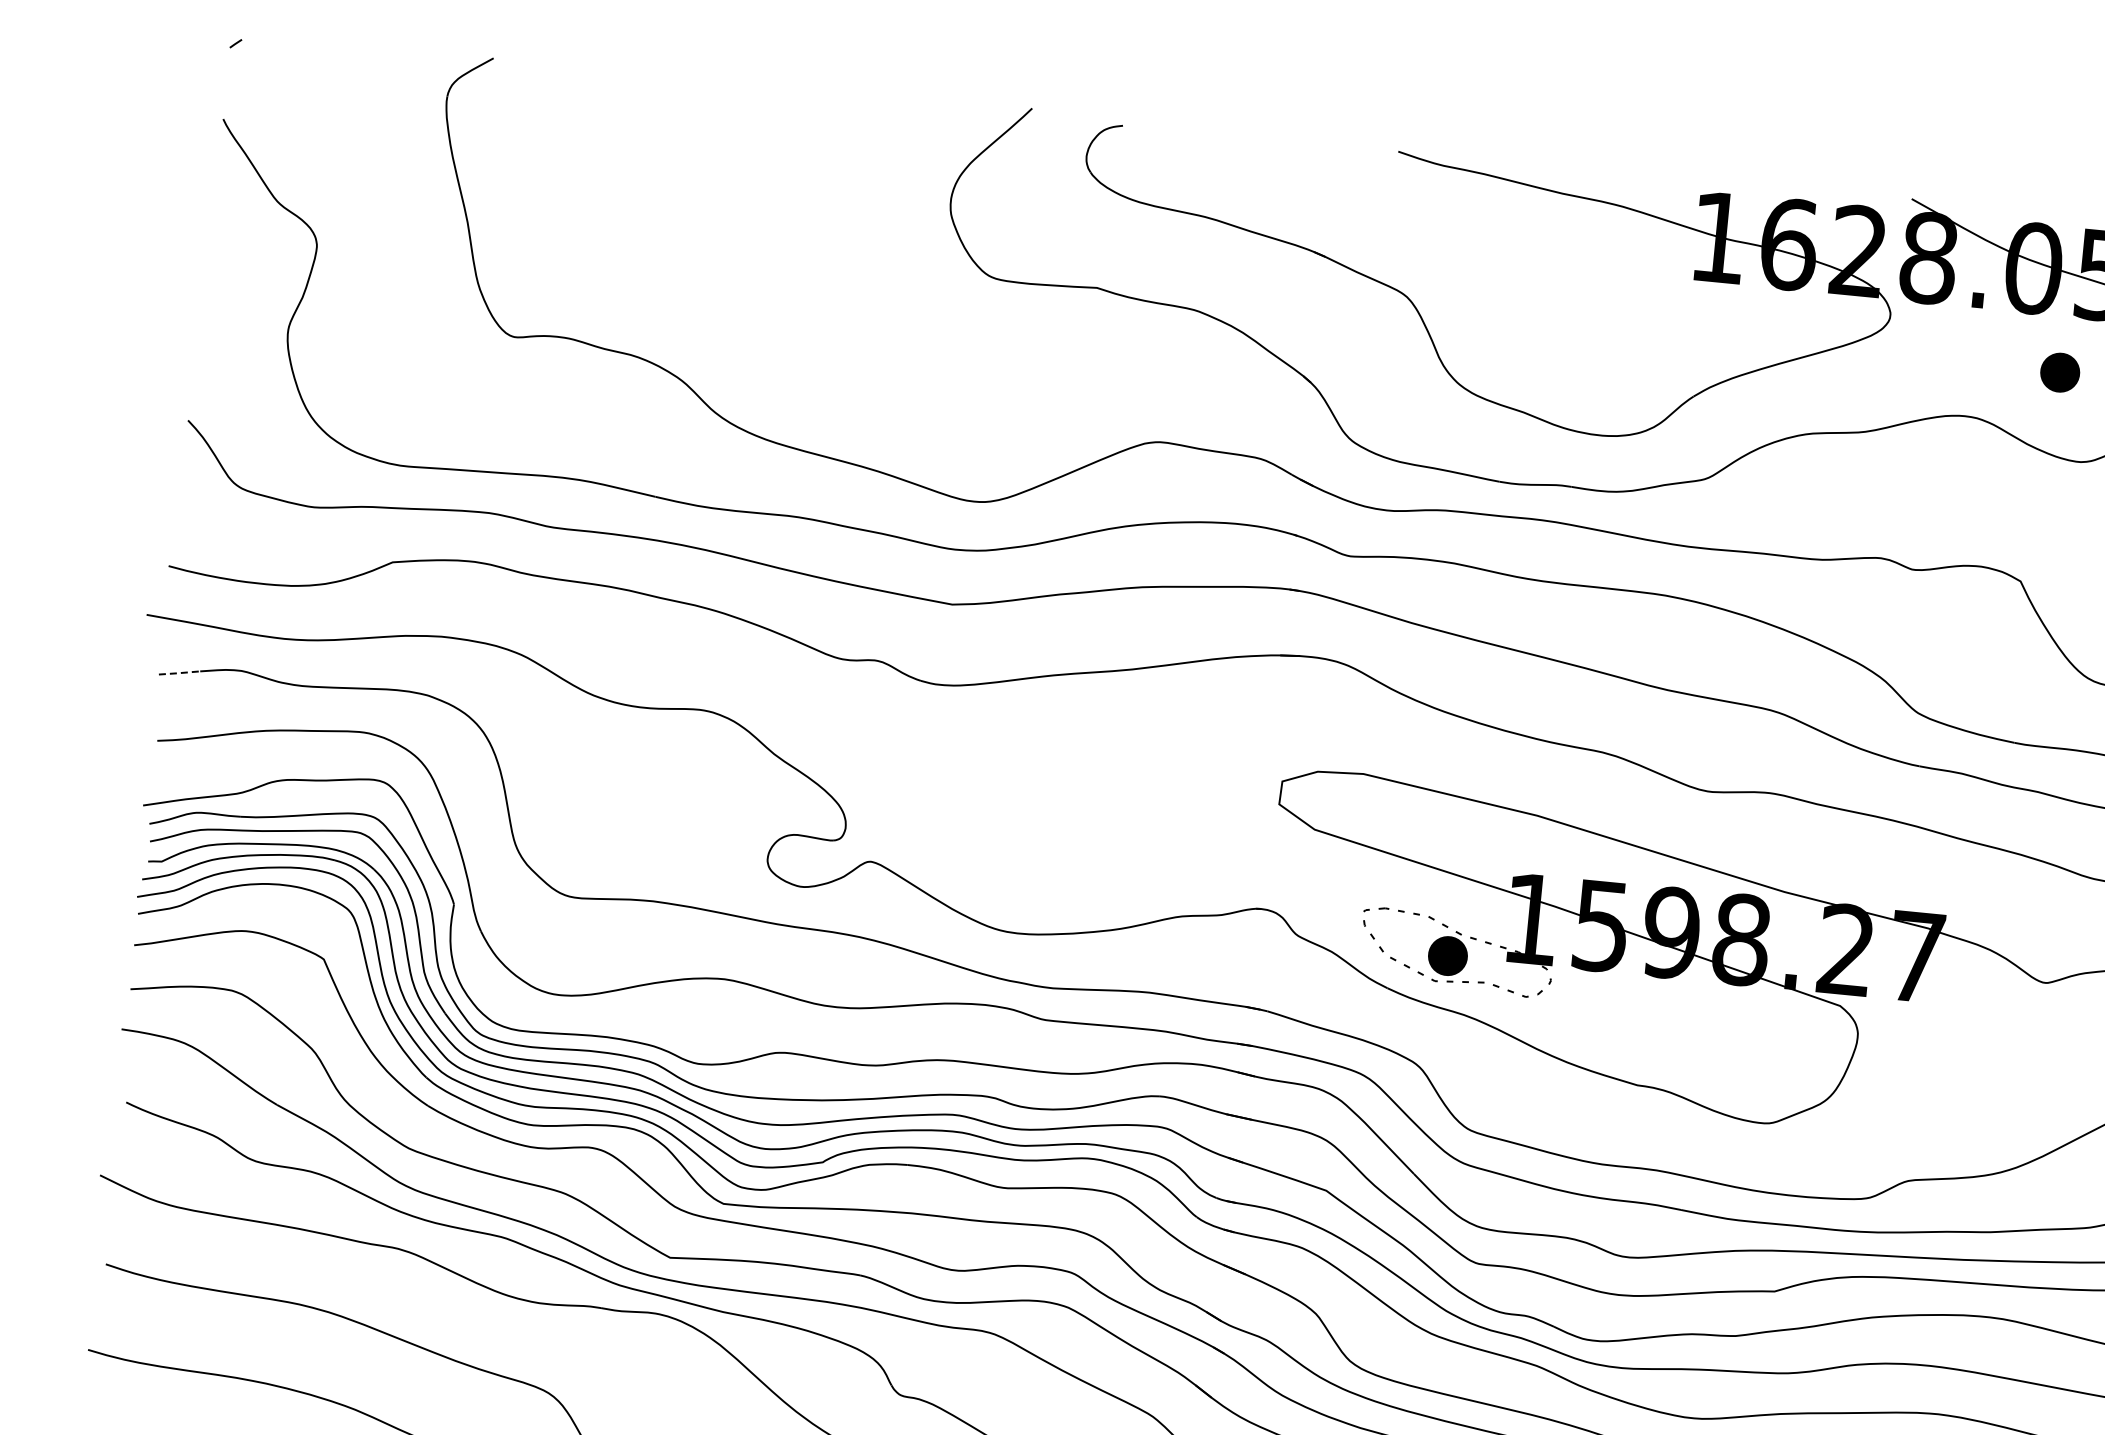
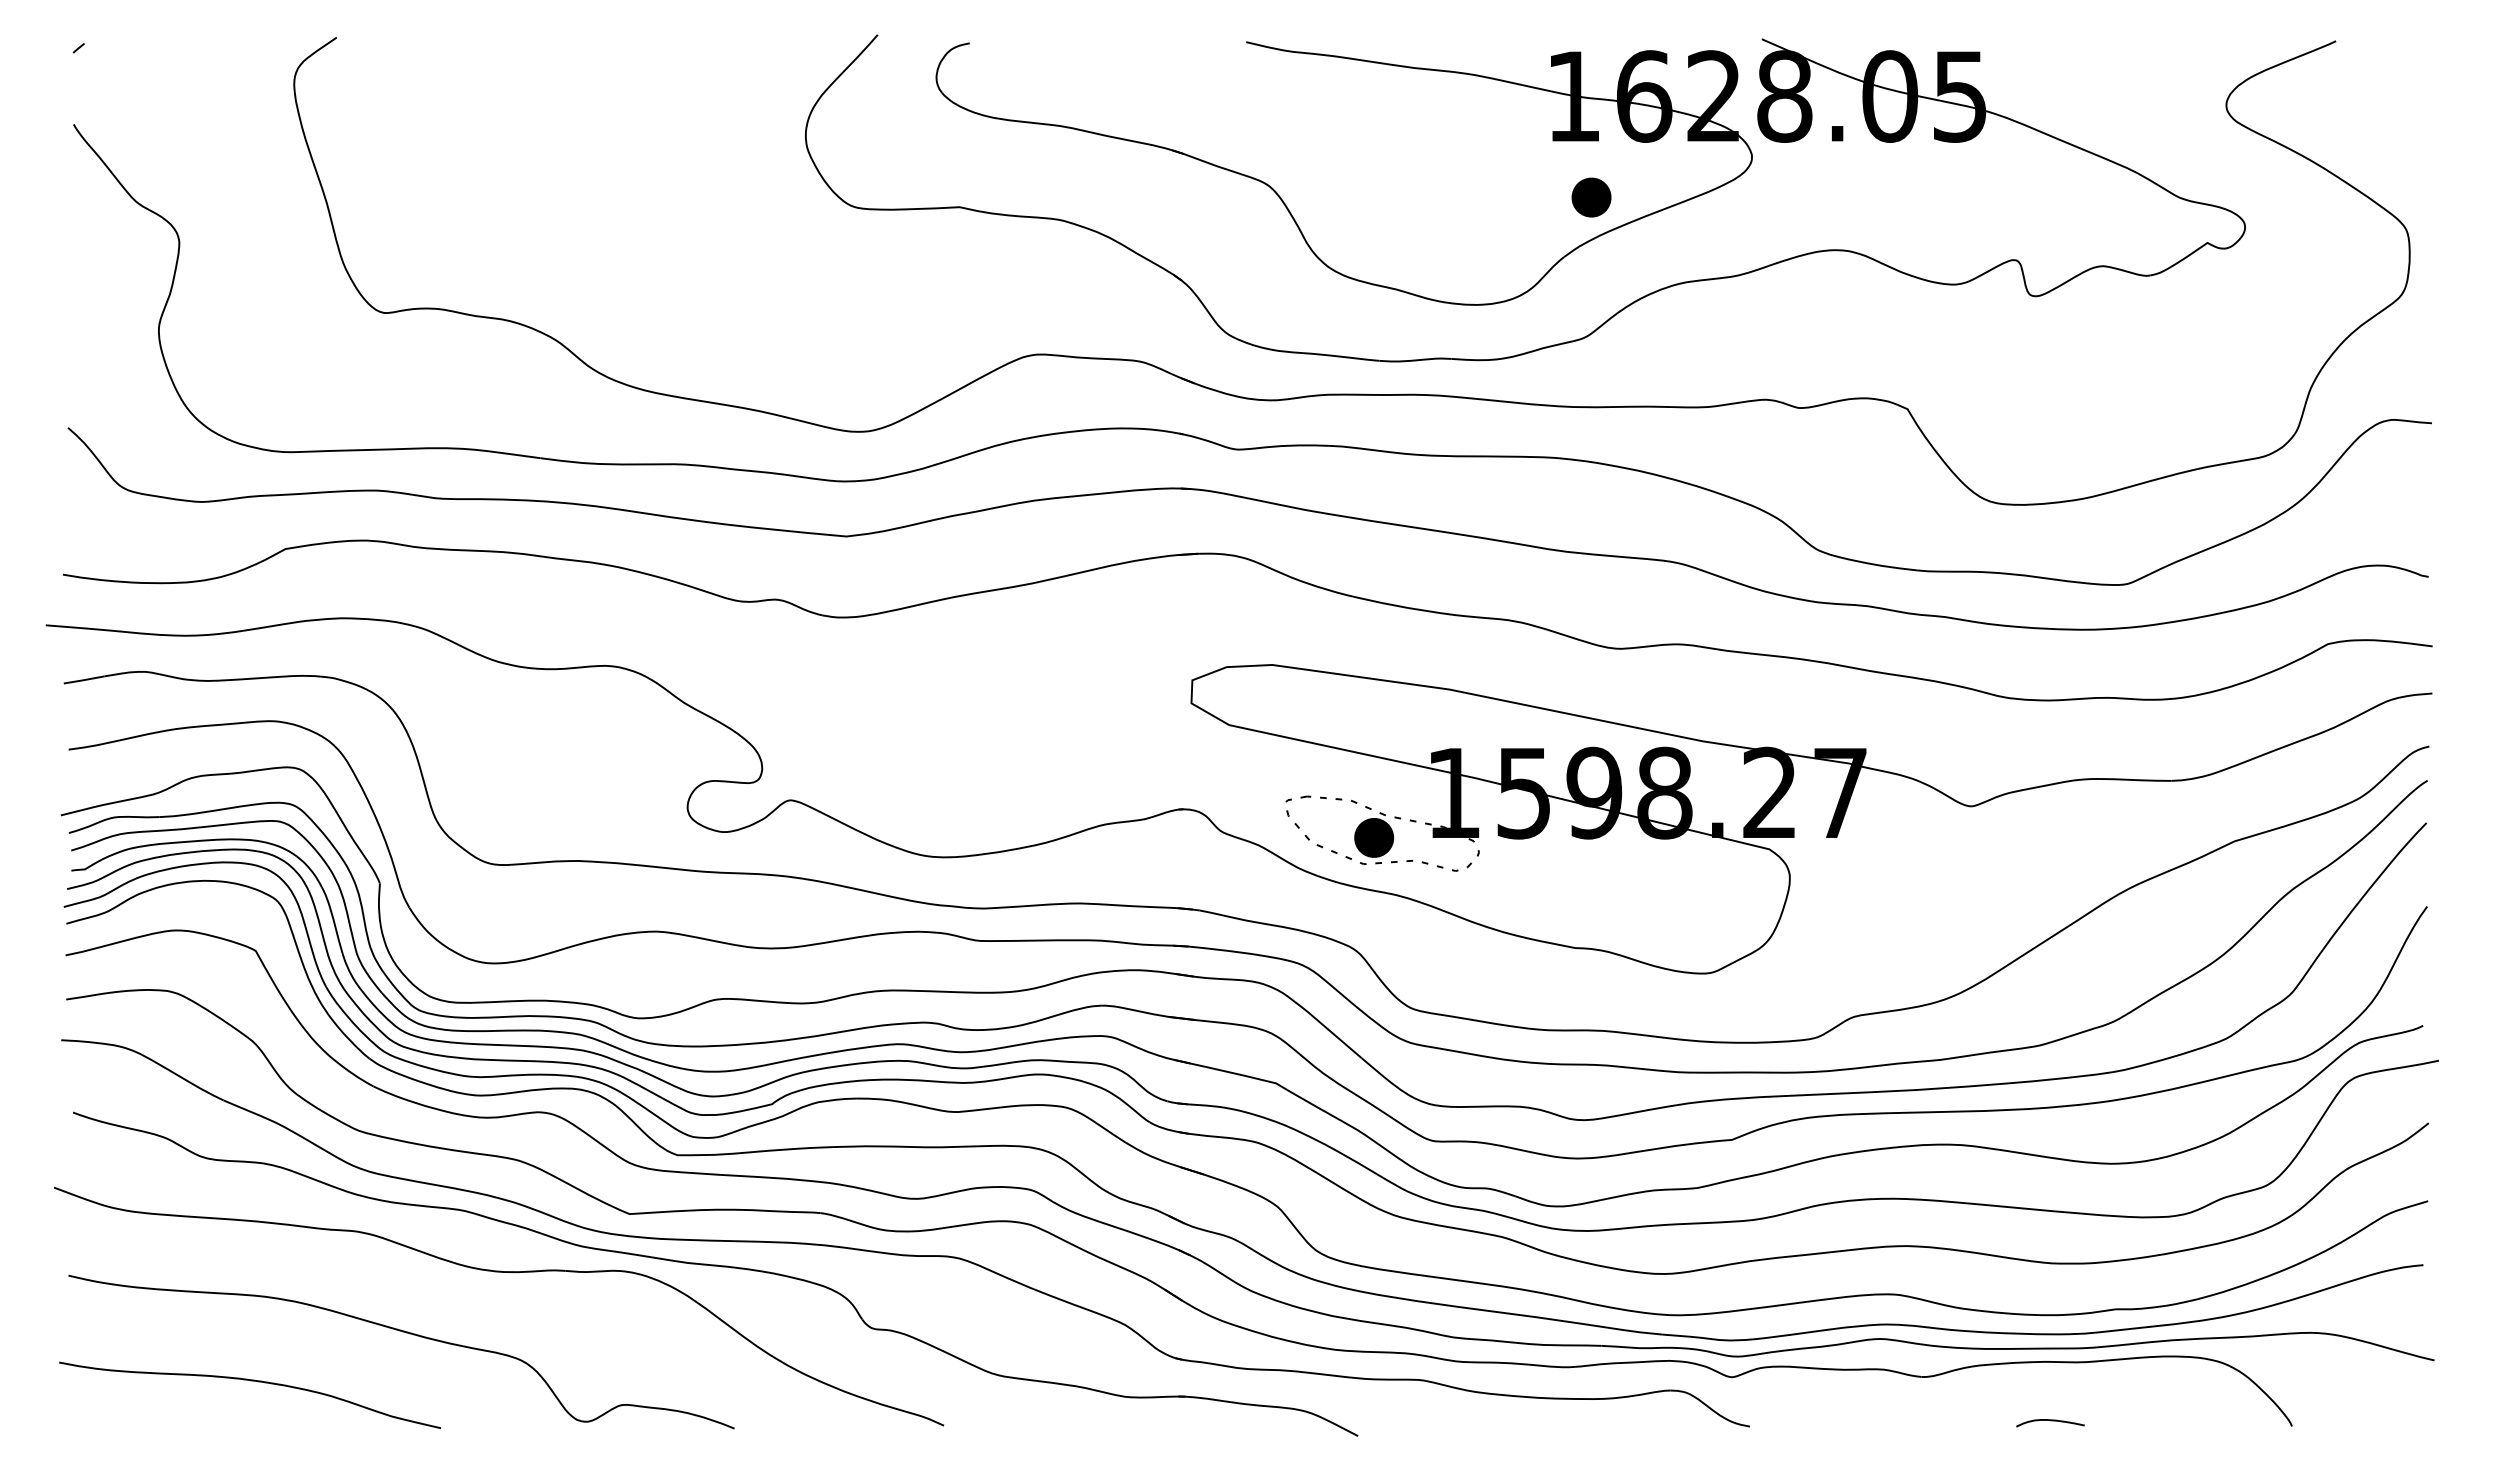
part: (2060, 372) -> (1591, 197), moved
line: (179, 673) -> (84, 680), dashed -> solid

